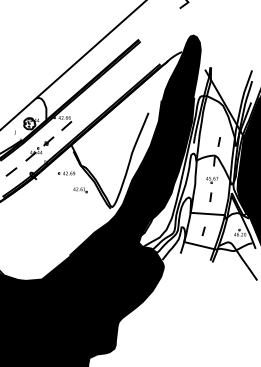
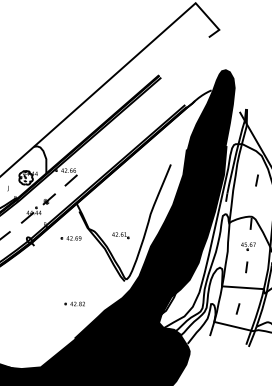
line: (218, 141) -> (256, 179), moved
part: (80, 190) -> (120, 235), moved
part: (69, 227) -> (74, 304), added

